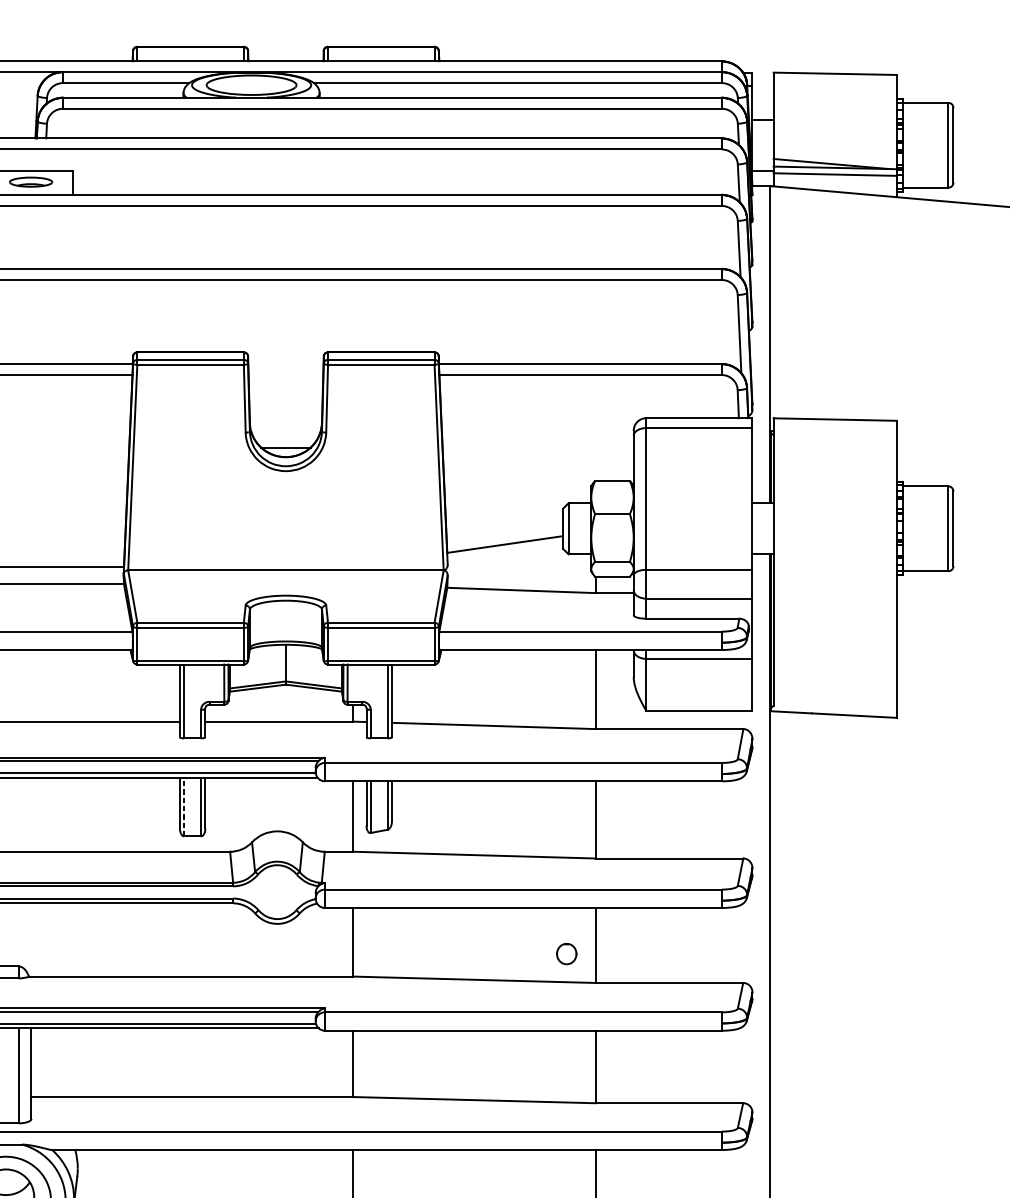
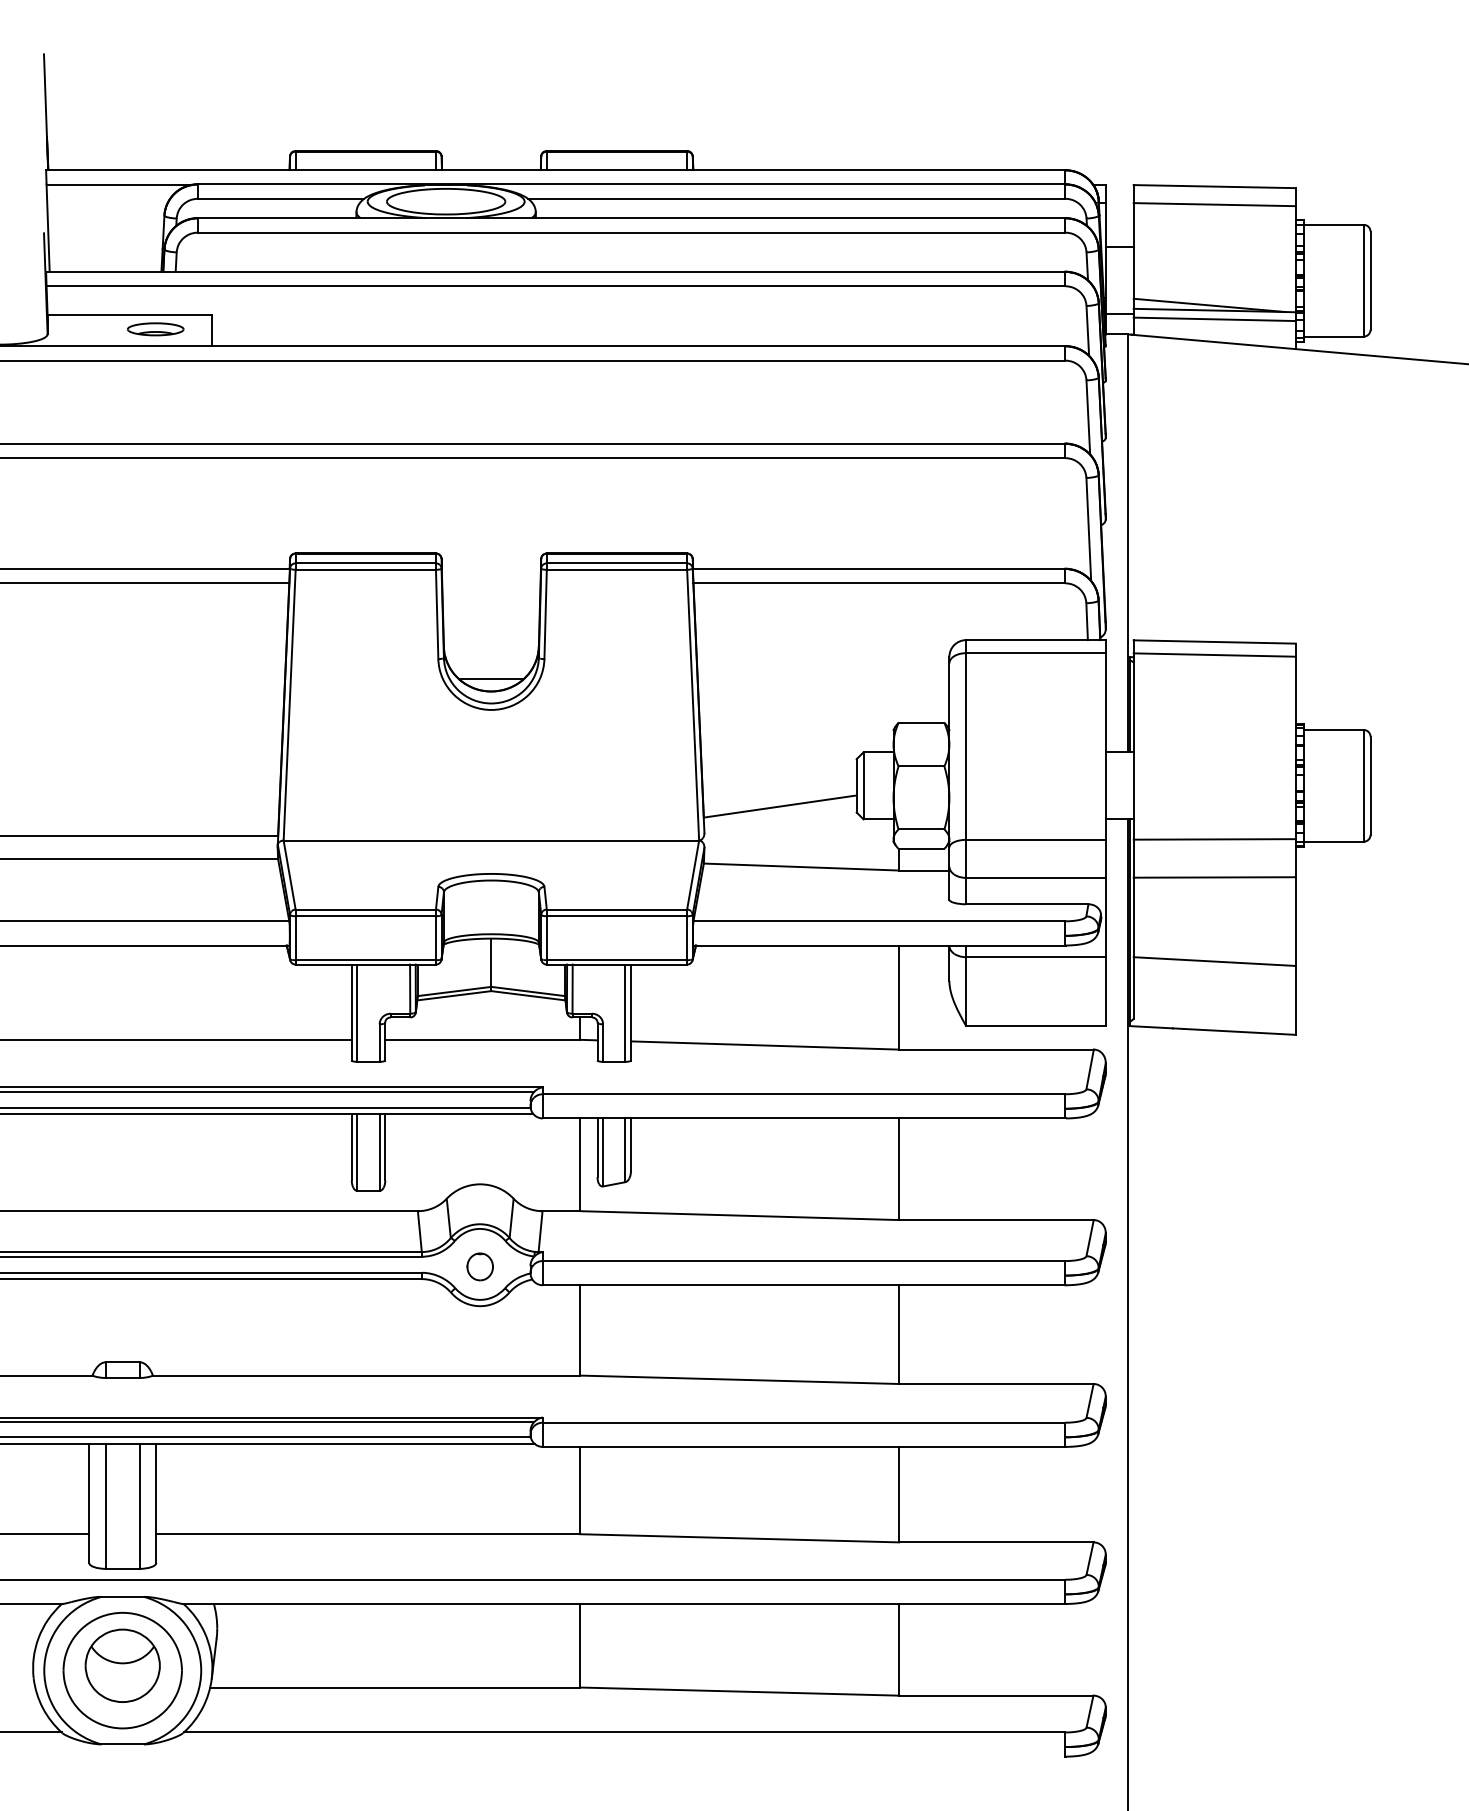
line: (835, 87) -> (1214, 204), added
line: (835, 429) -> (1214, 654), added
line: (835, 569) -> (1214, 839), added
line: (835, 598) -> (1214, 877), added
line: (835, 662) -> (1214, 961), added
line: (184, 807) -> (357, 1152), dashed -> solid
part: (566, 953) -> (479, 1266), moved

